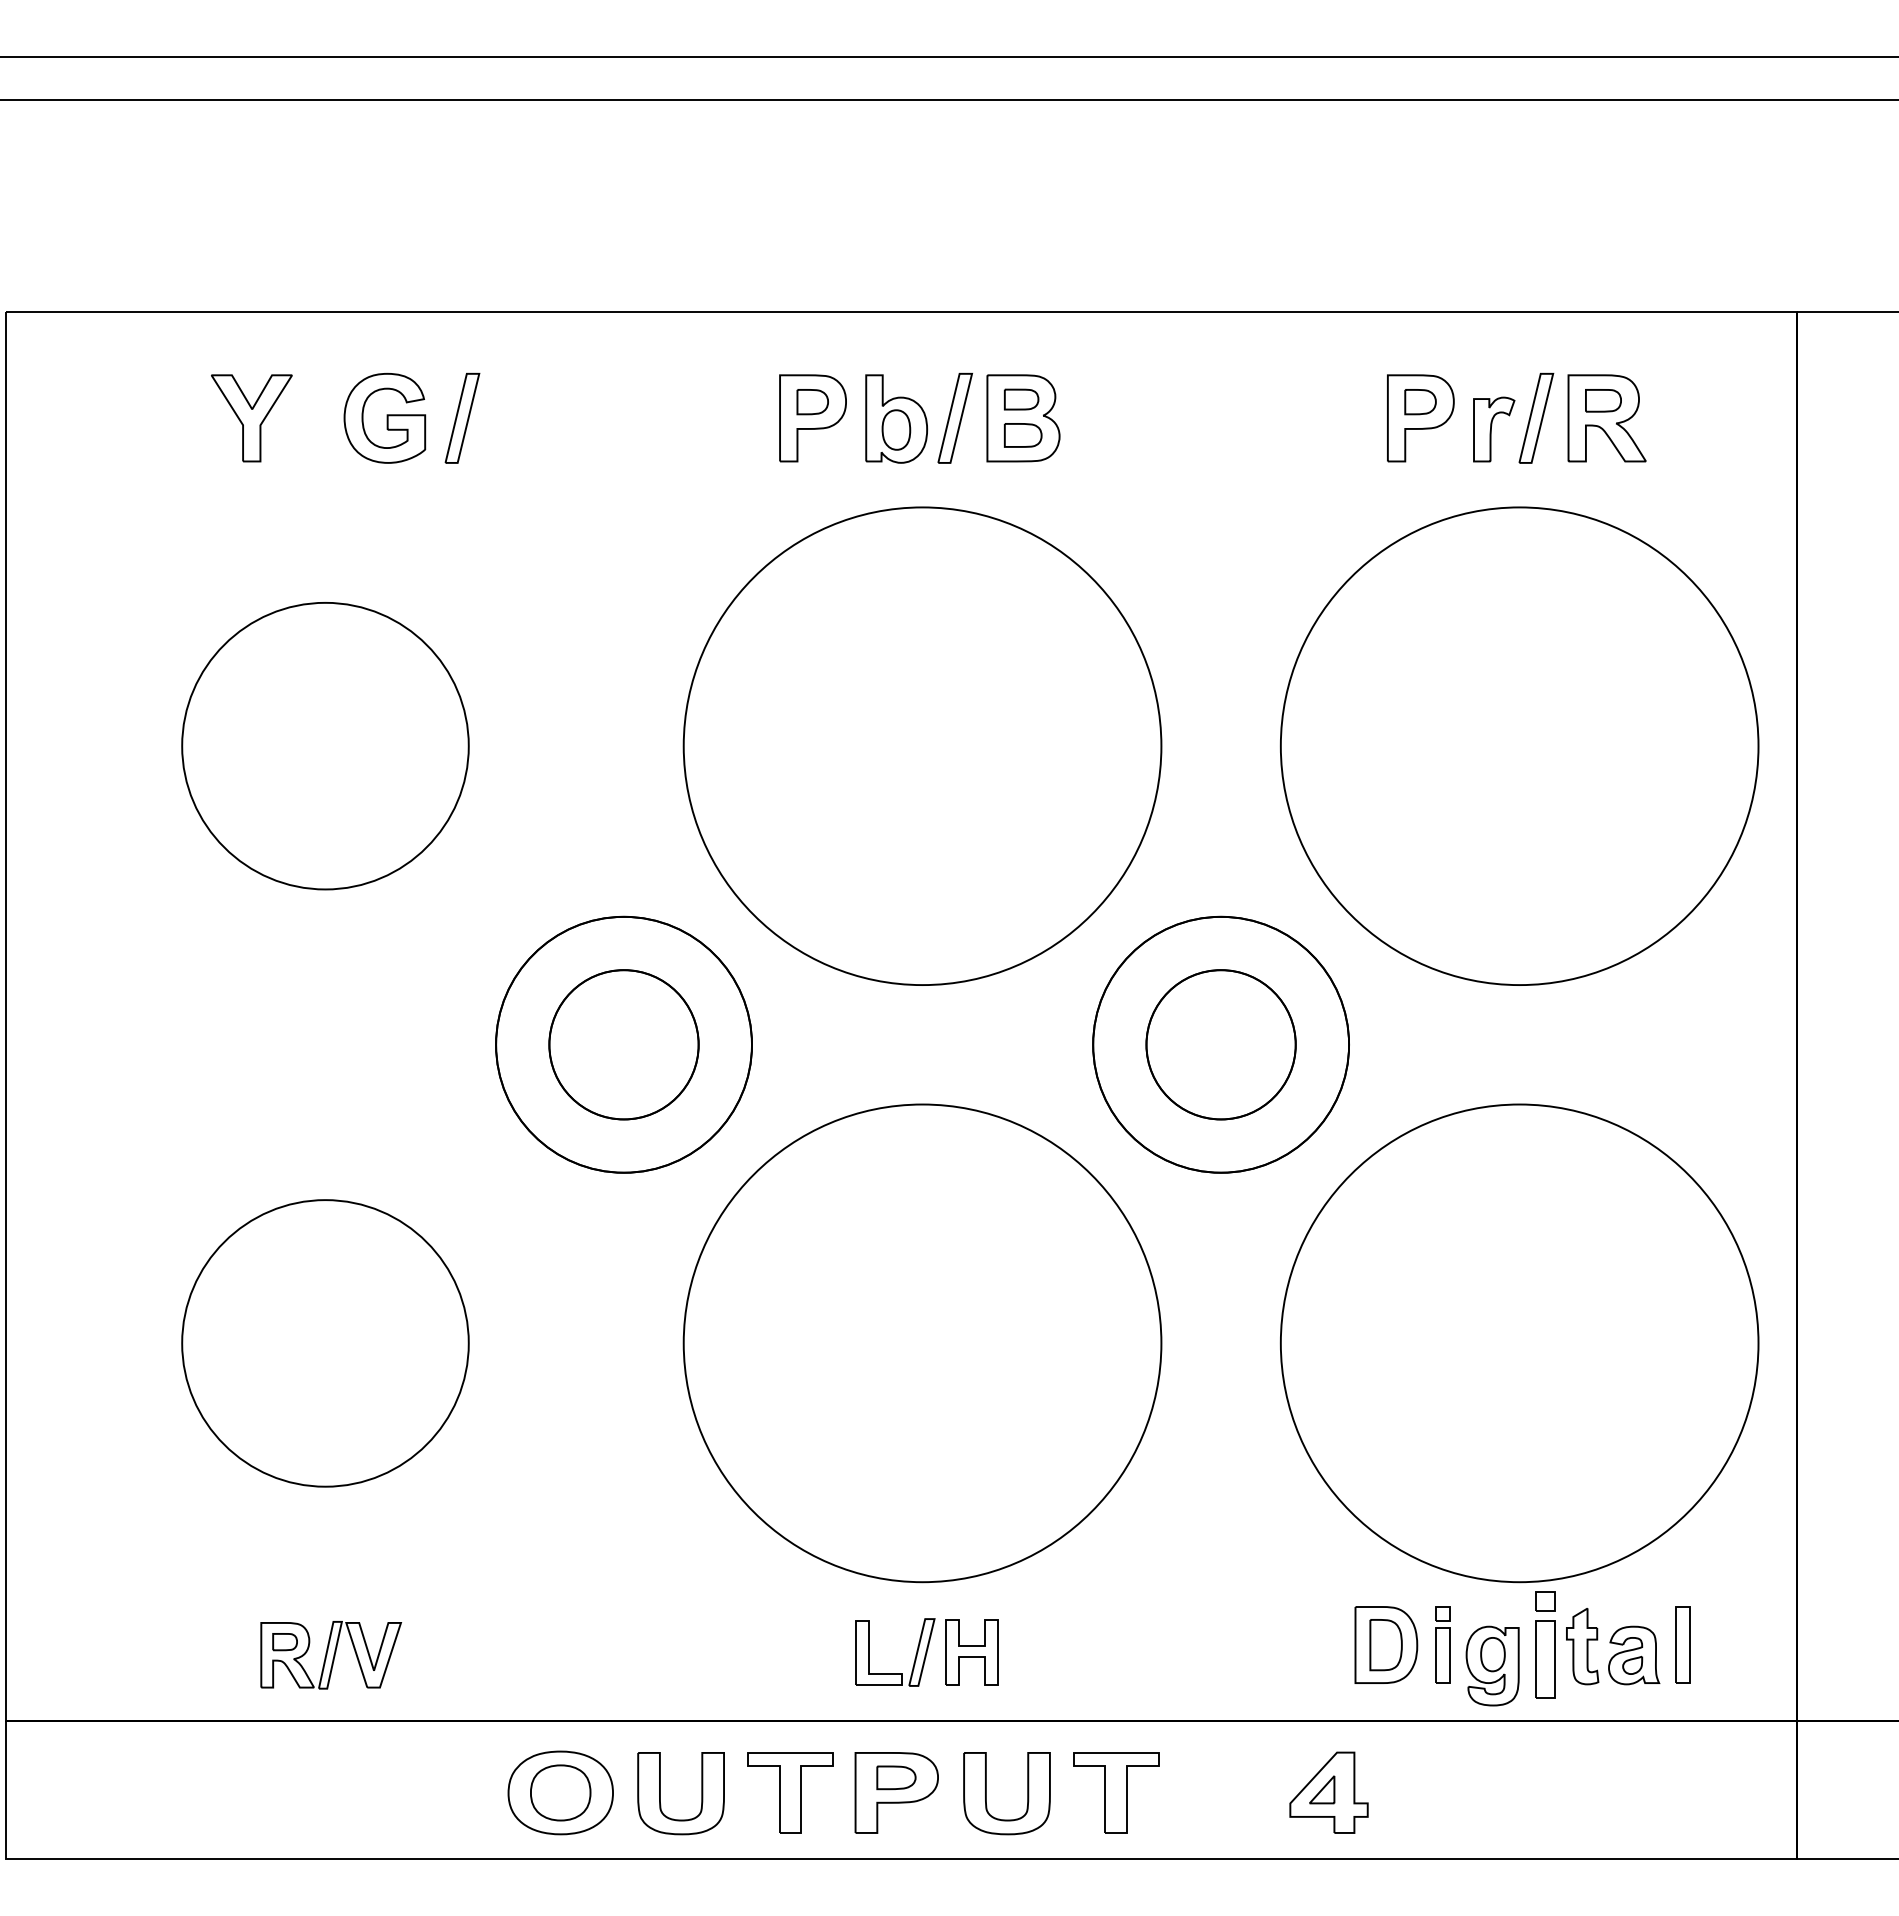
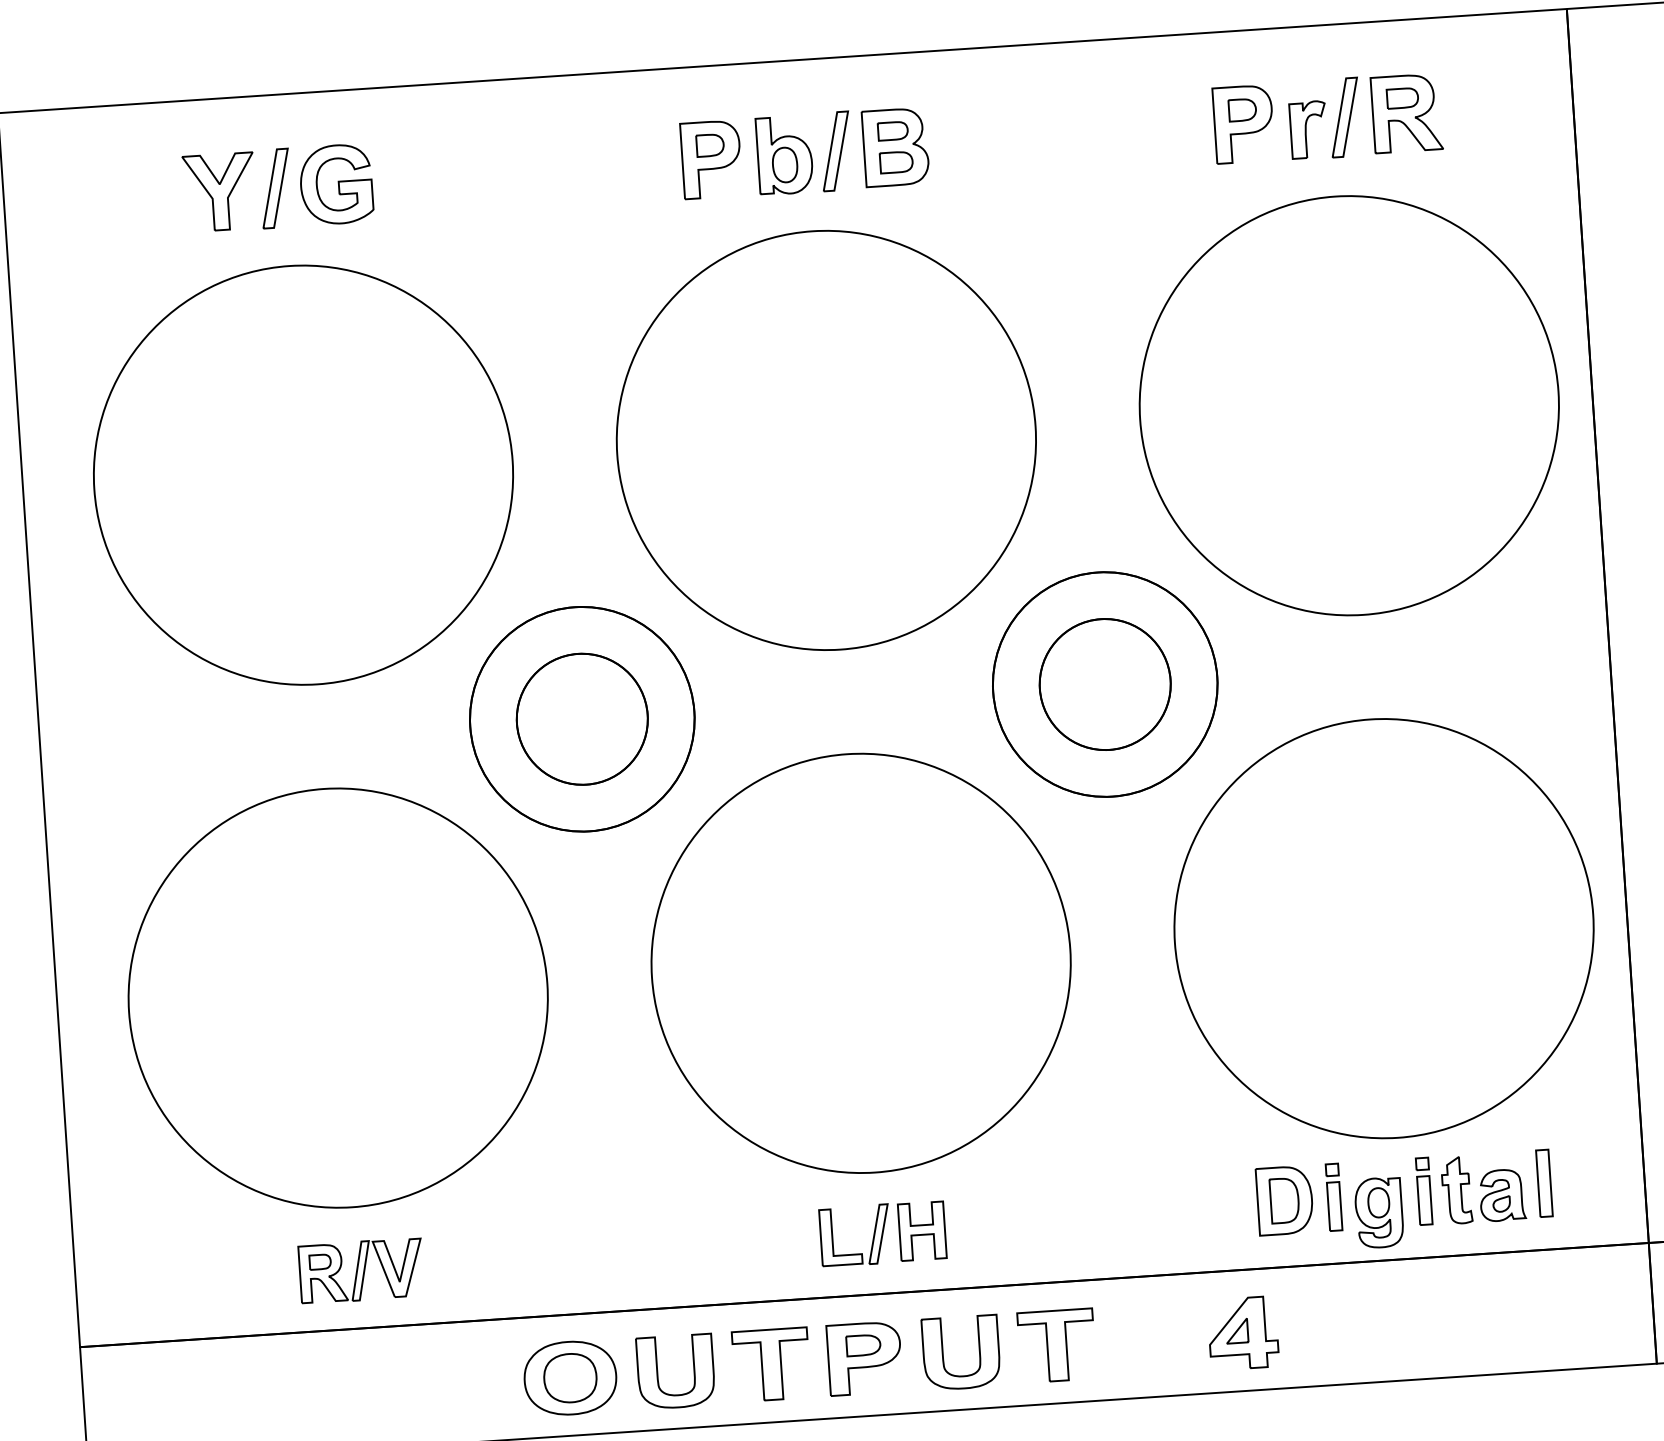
part: (462, 417) -> (275, 187), moved
part: (325, 745) -> (303, 474), size x1.67
part: (325, 1343) -> (338, 998), size x1.67
part: (1545, 1644) -> (1424, 1190), size x0.71

